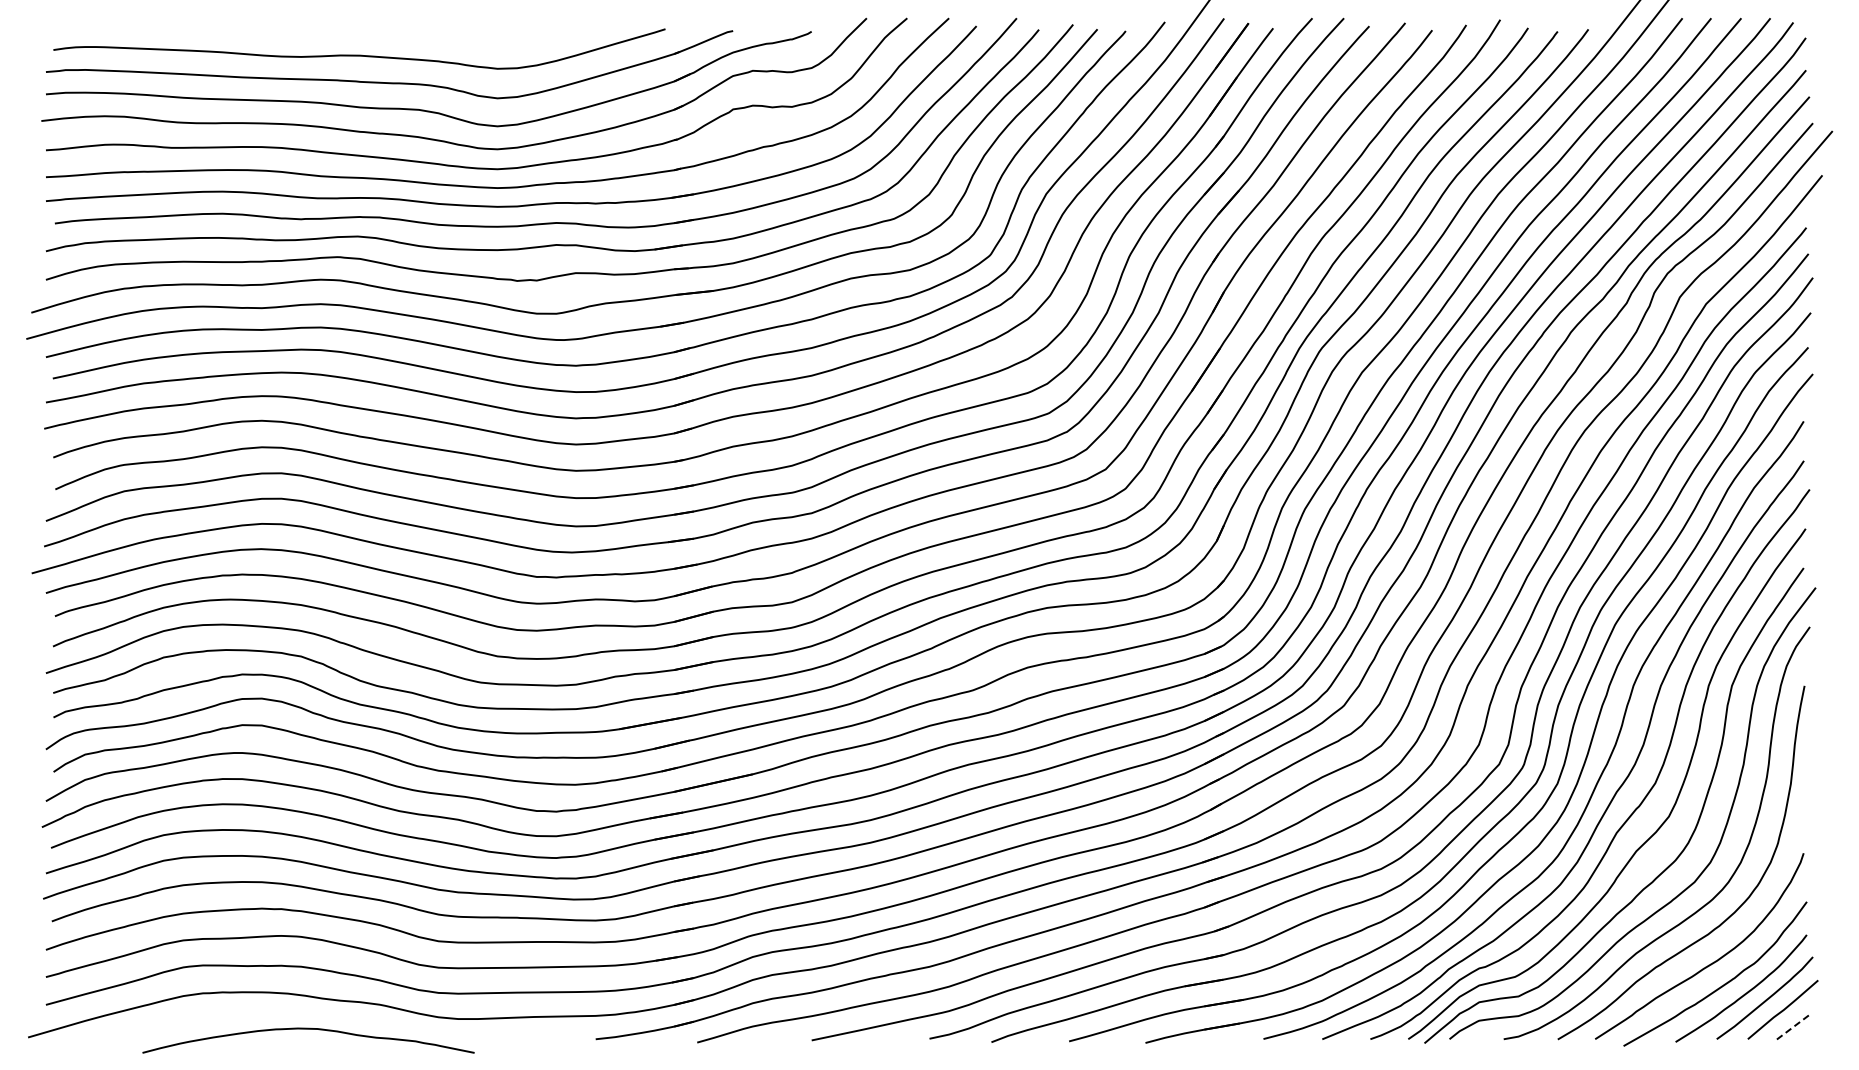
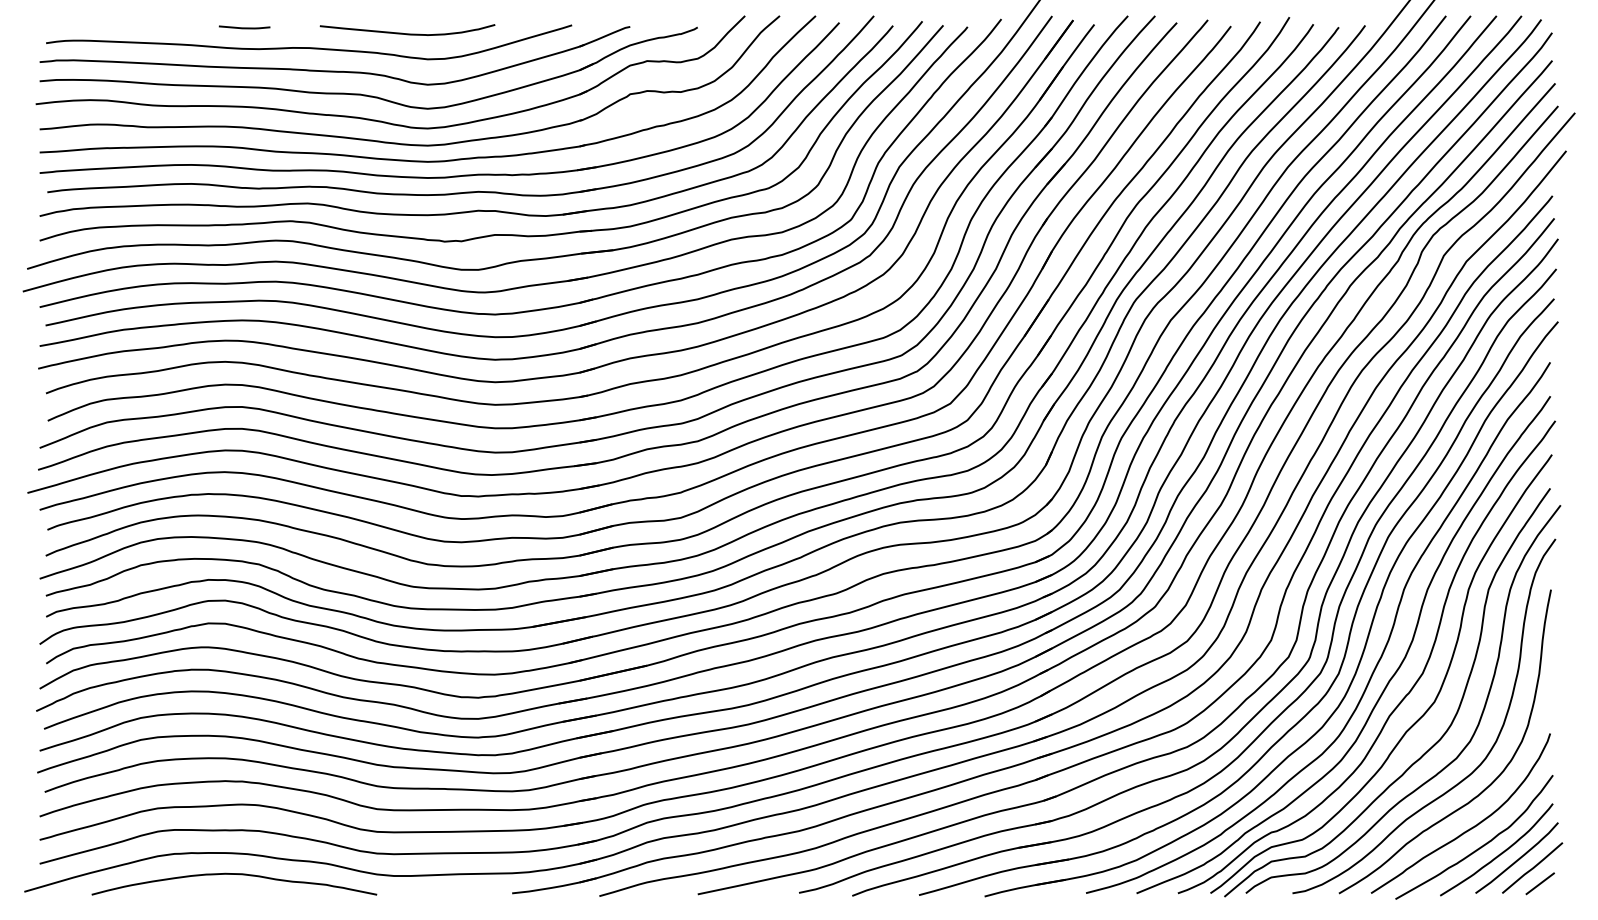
line: (284, 31) -> (244, 27), added
curve: (474, 38) -> (407, 33), added
line: (1791, 1028) -> (1539, 884), dashed -> solid
curve: (308, 1029) -> (234, 874), moved

